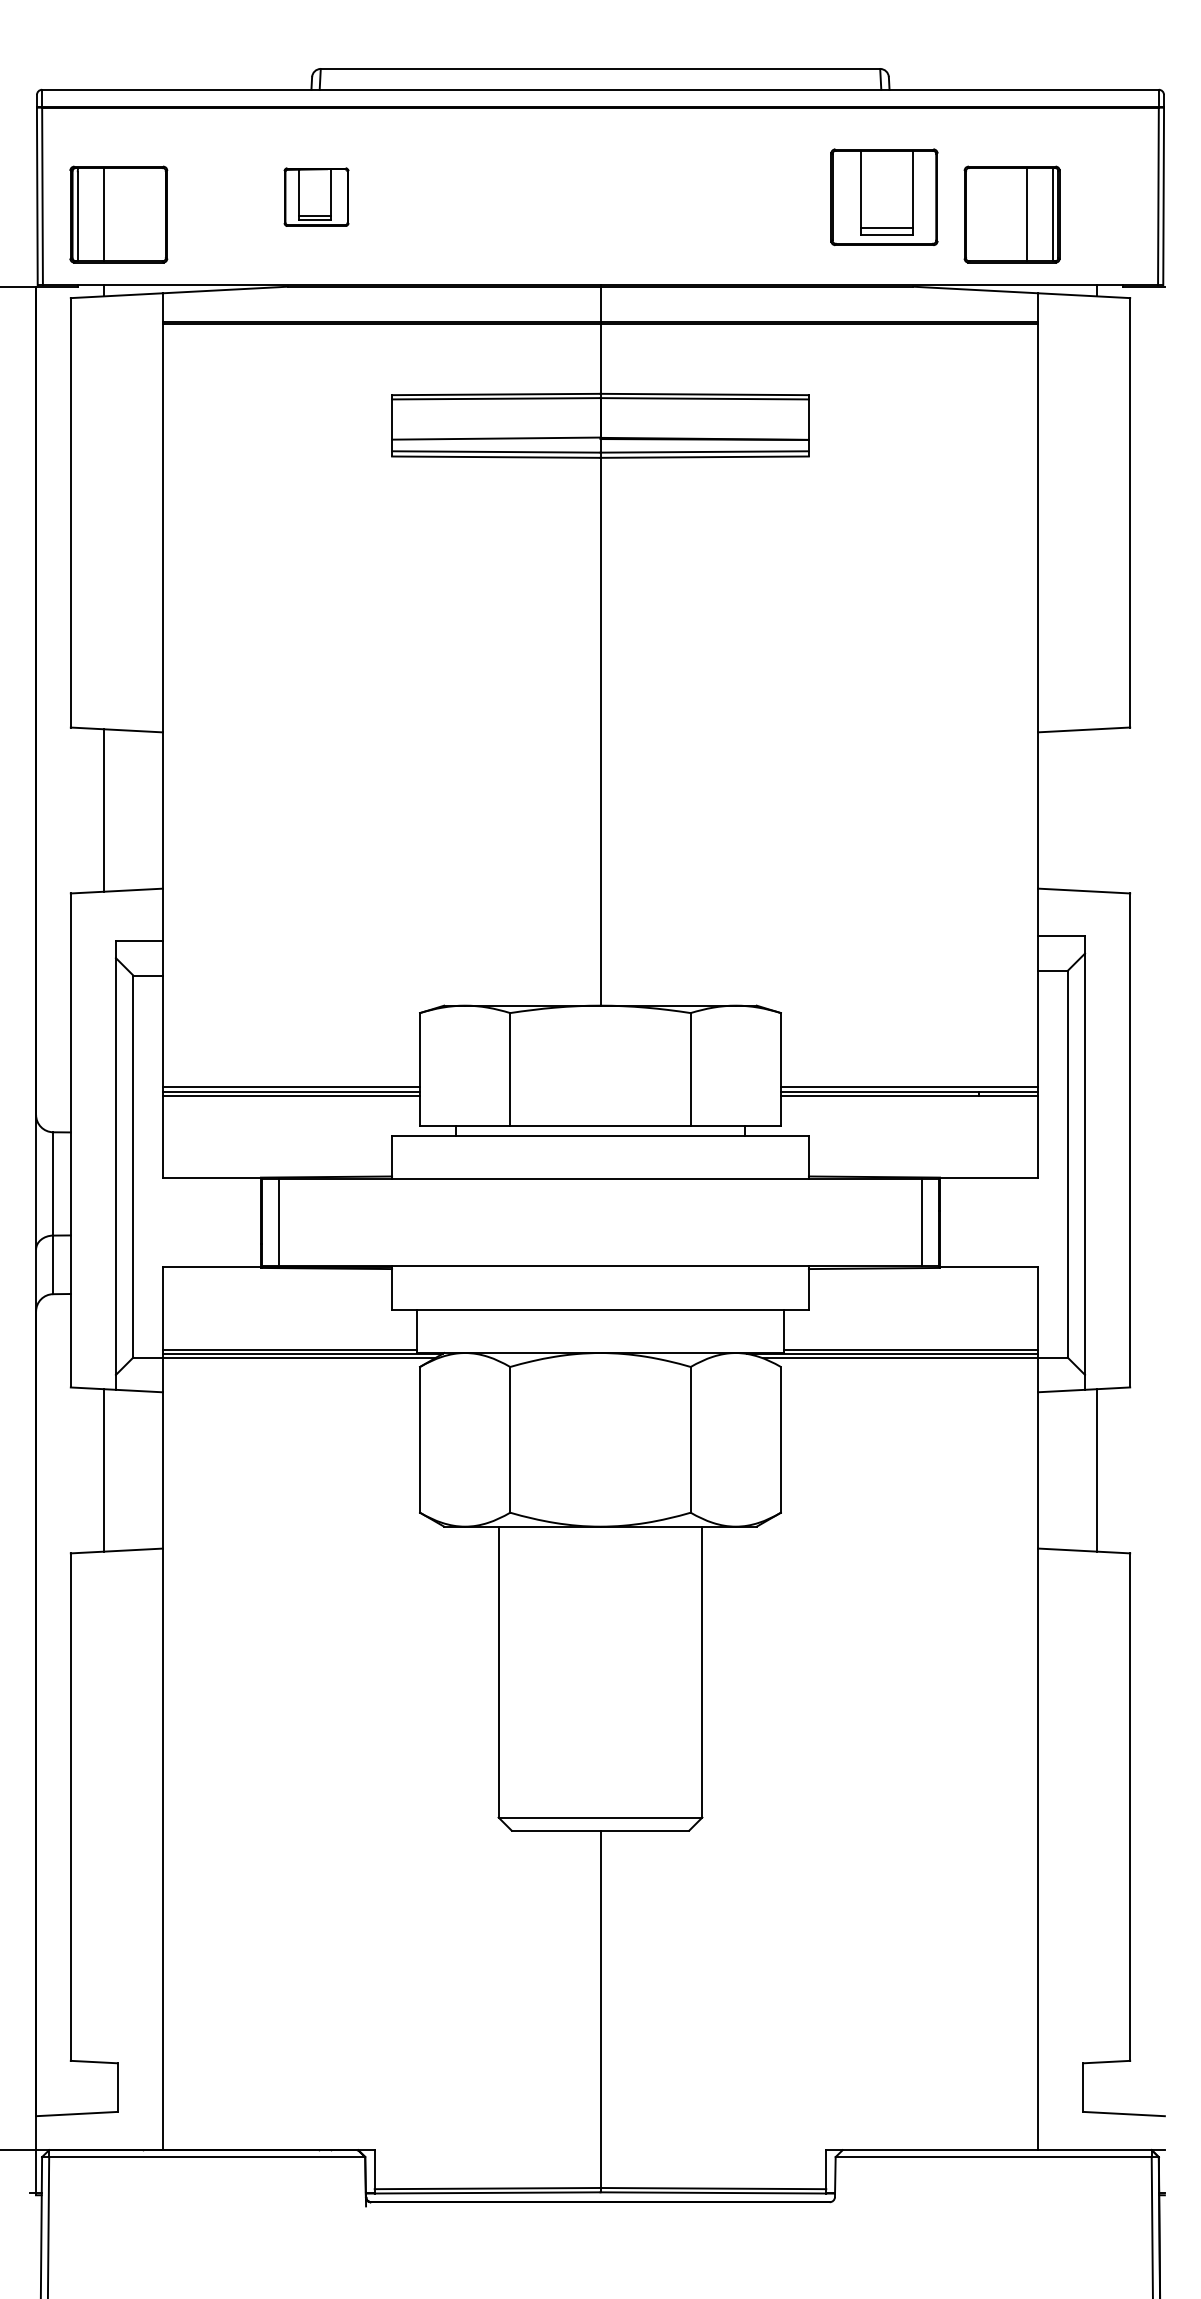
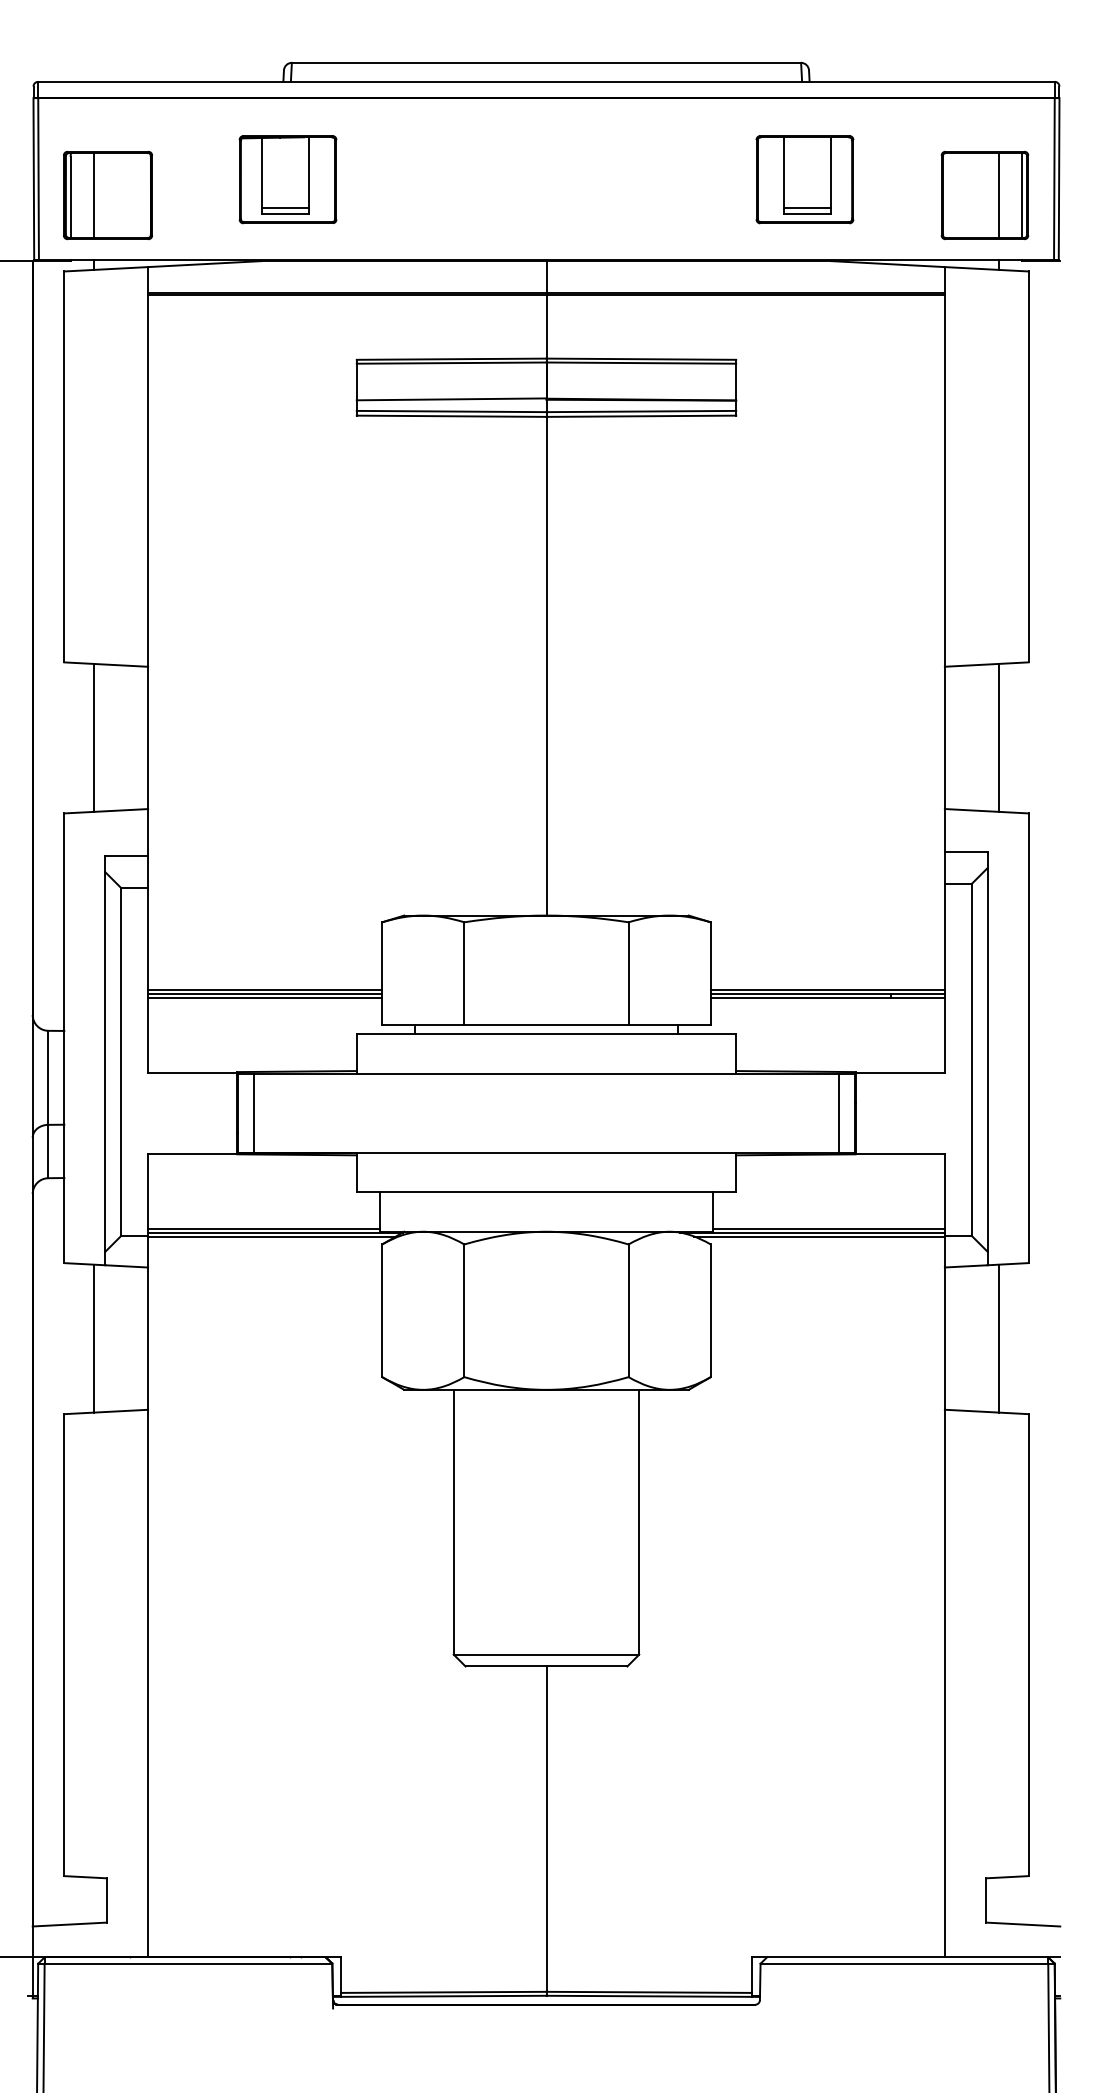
part: (316, 196) -> (287, 178), size x1.67
part: (1011, 214) -> (984, 195), moved
line: (1097, 810) -> (998, 737), added

